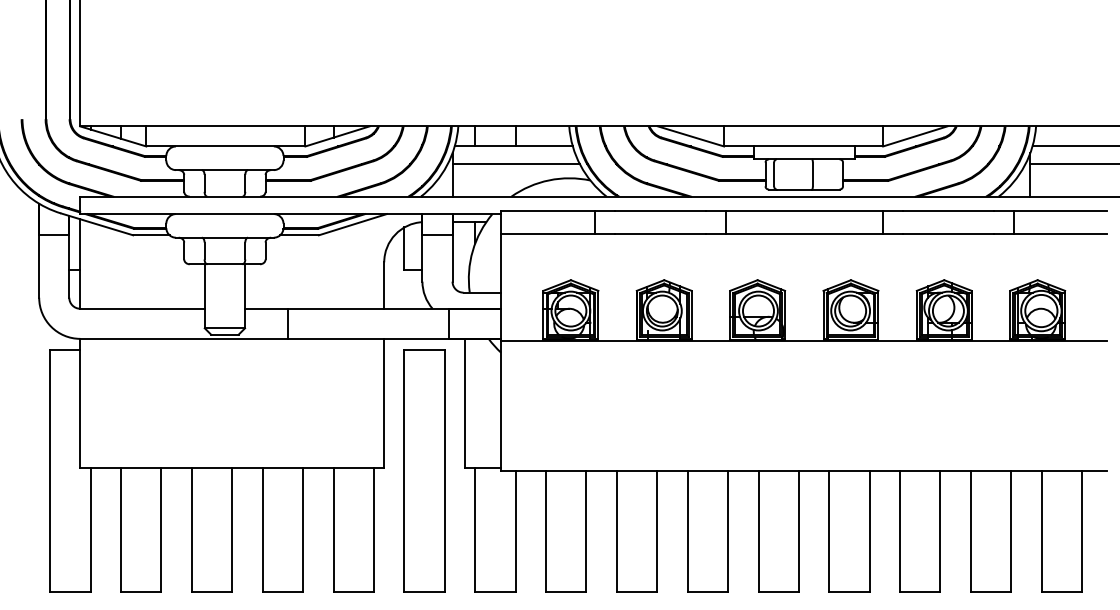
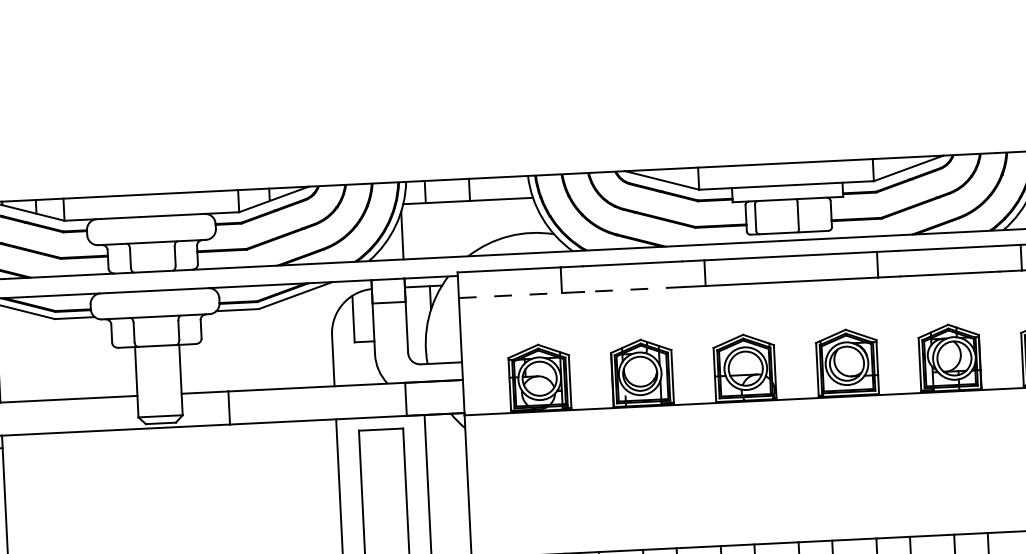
line: (515, 164) -> (470, 220), removed
line: (547, 234) -> (509, 295), solid -> dashed
line: (659, 234) -> (632, 289), solid -> dashed

